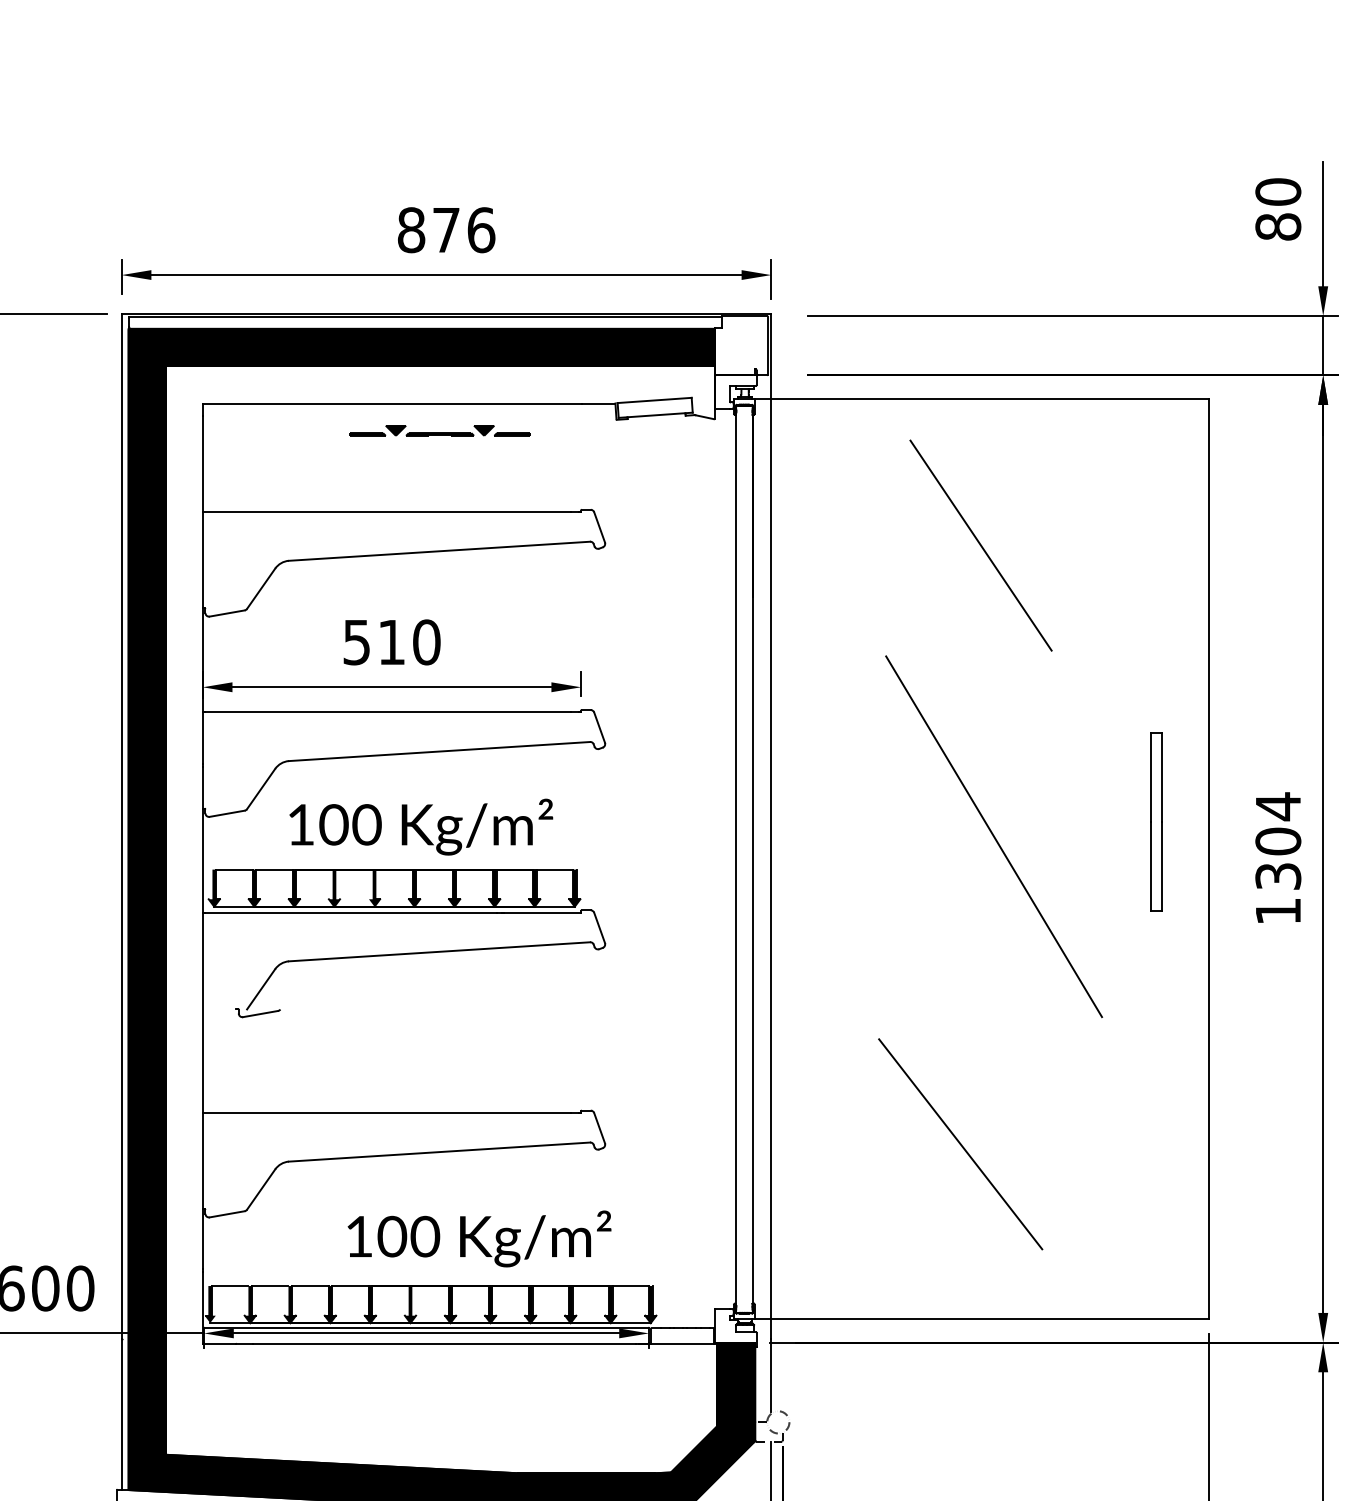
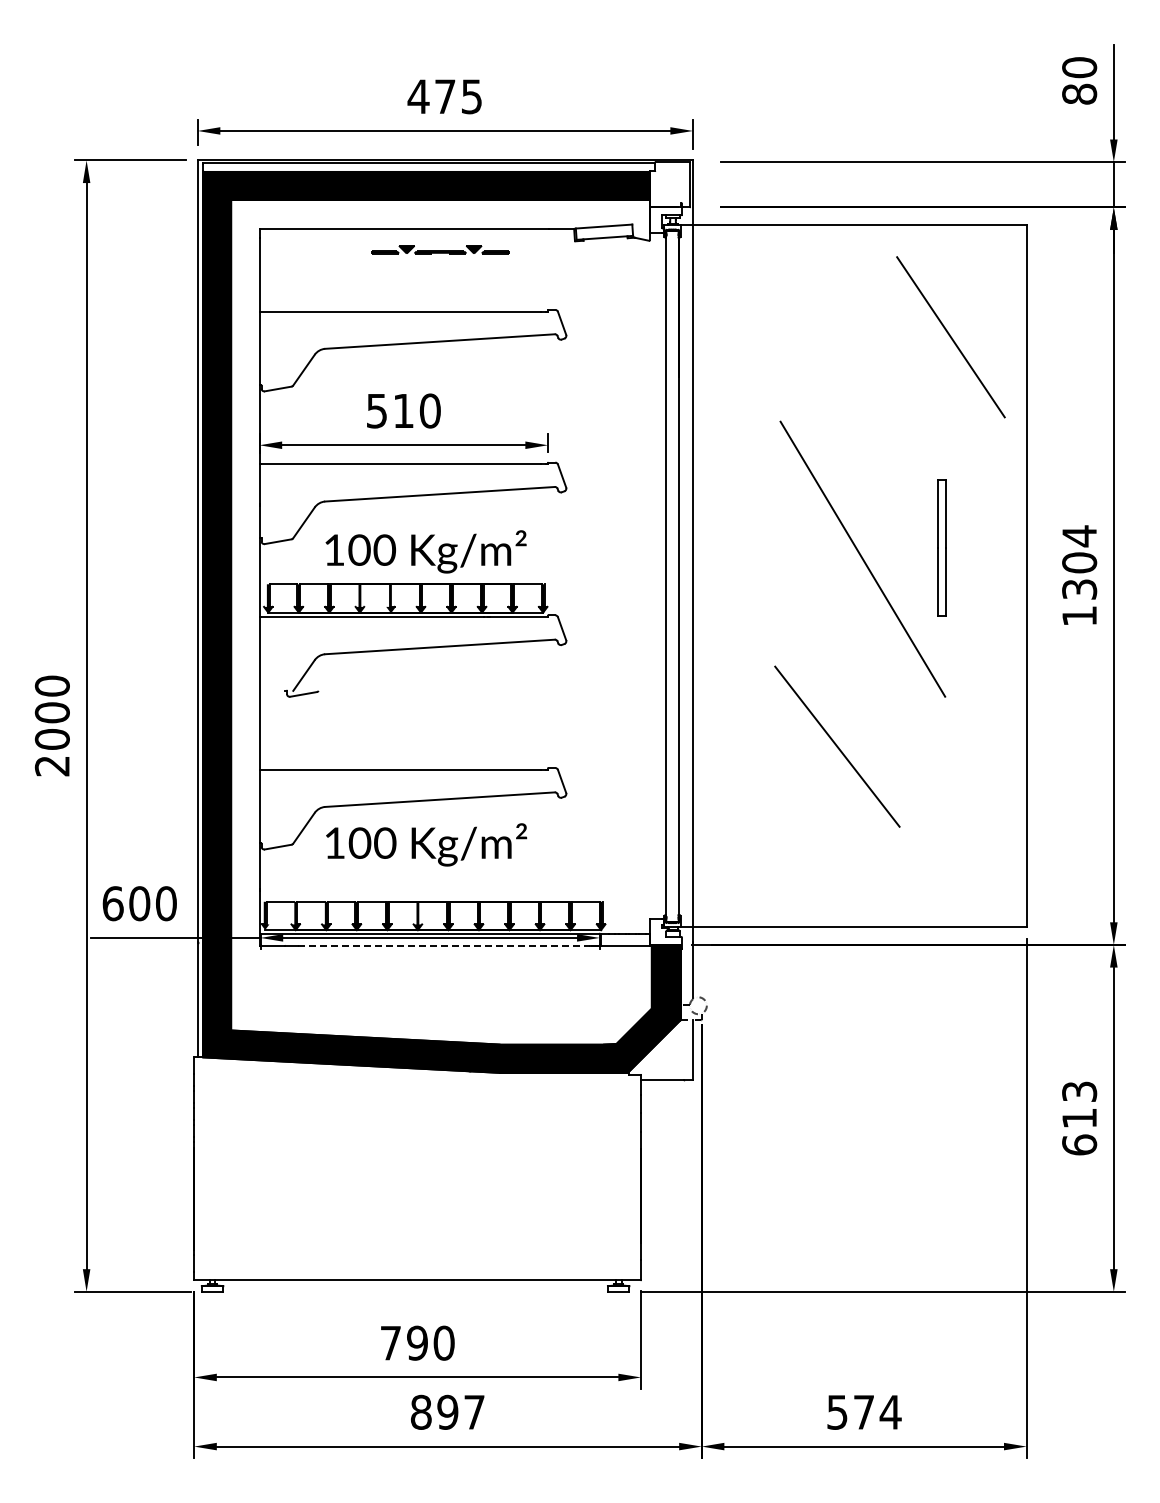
text: (445, 229) -> (444, 96), 876 -> 475
line: (980, 545) -> (950, 337), moved
part: (1156, 821) -> (941, 547), moved
line: (960, 1143) -> (837, 746), moved
text: (479, 1238) -> (426, 844), moved
line: (444, 1343) -> (443, 945), solid -> dashed

